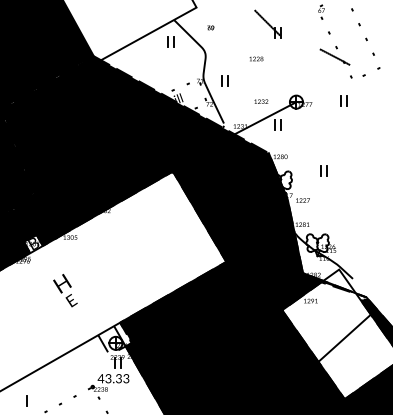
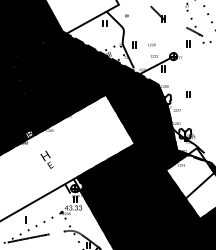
text: (256, 58) -> (151, 44), moved
part: (343, 100) -> (188, 43), moved

